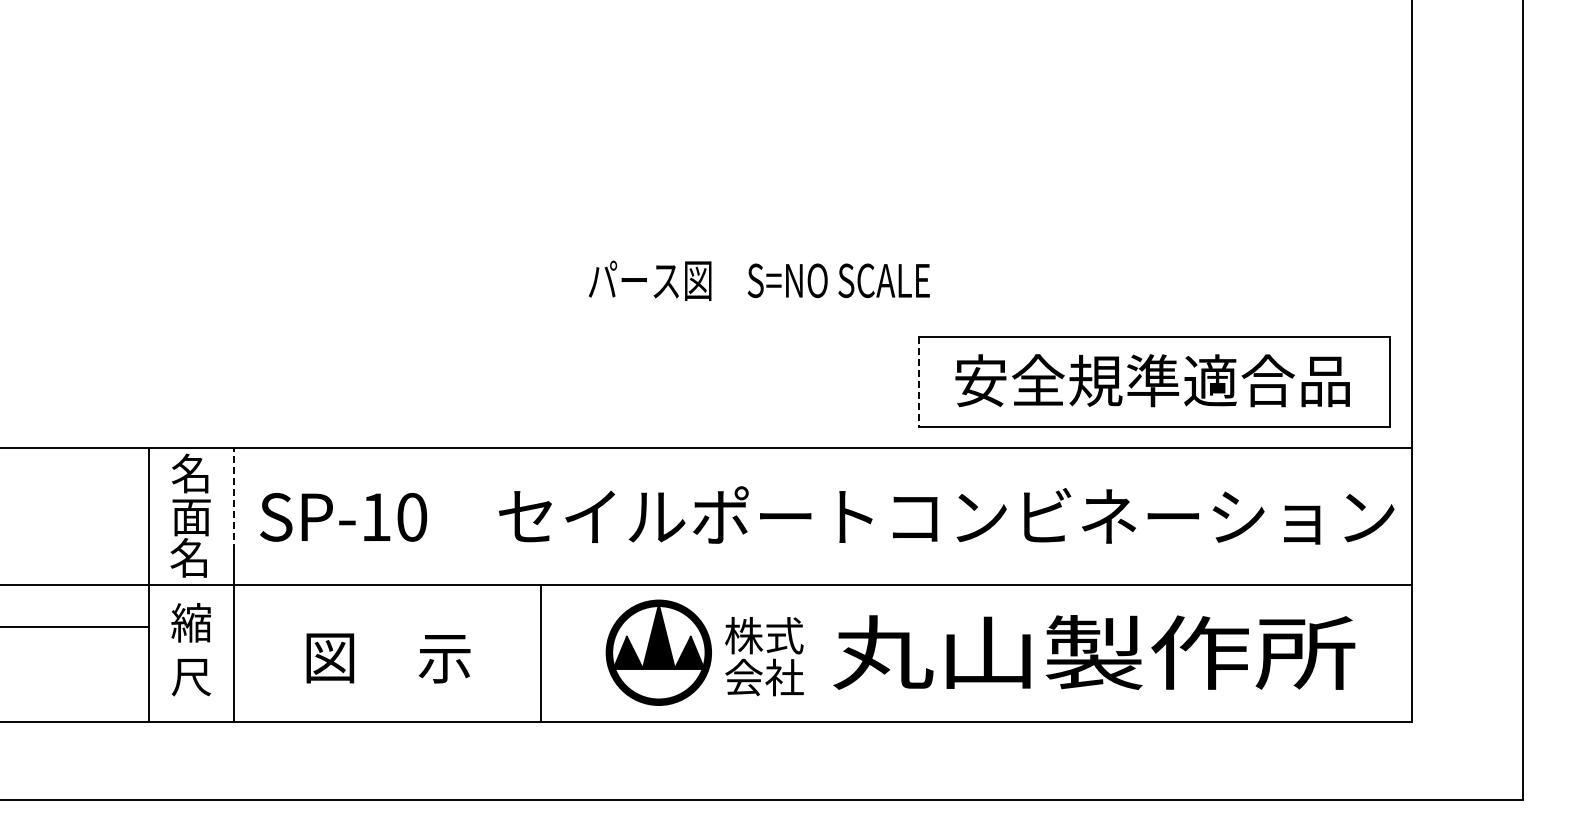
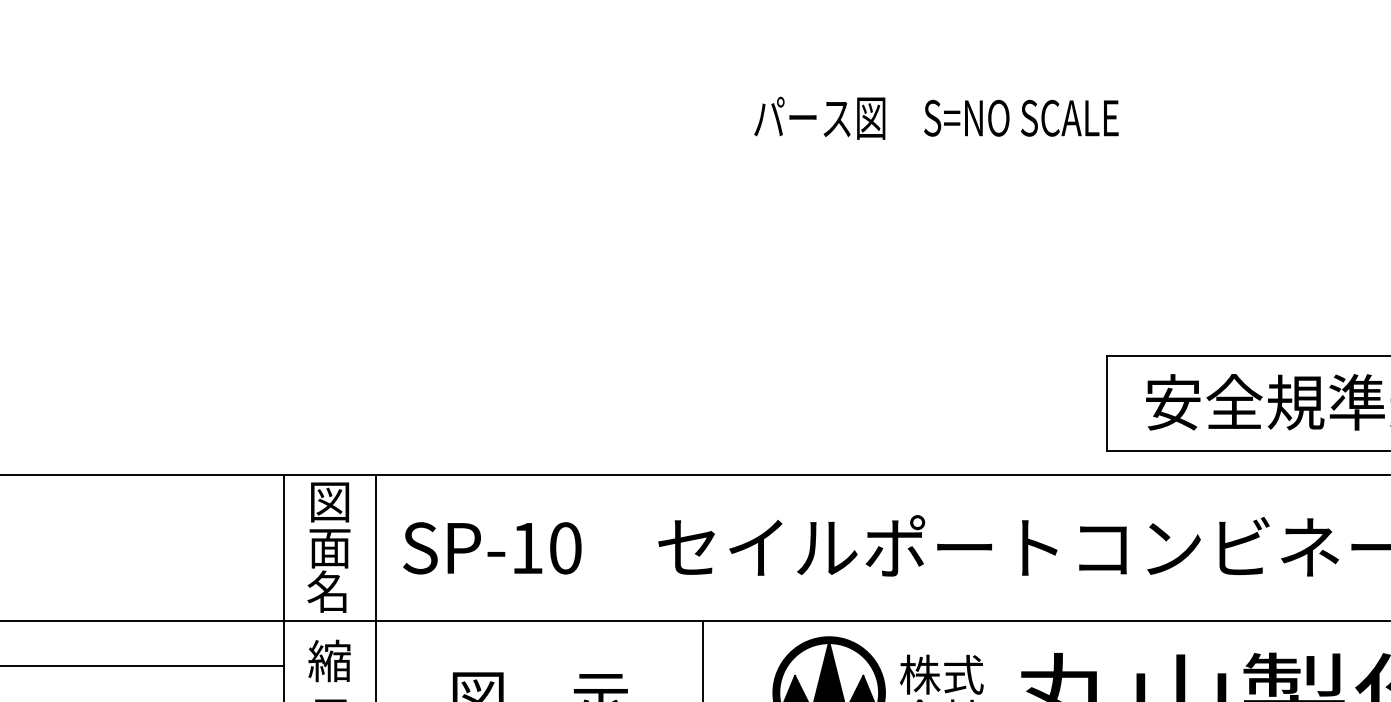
text: (758, 280) -> (935, 117), moved
line: (918, 382) -> (1106, 404), dashed -> solid
text: (190, 473) -> (328, 501), 名 -> 図
line: (234, 499) -> (375, 529), dashed -> solid

